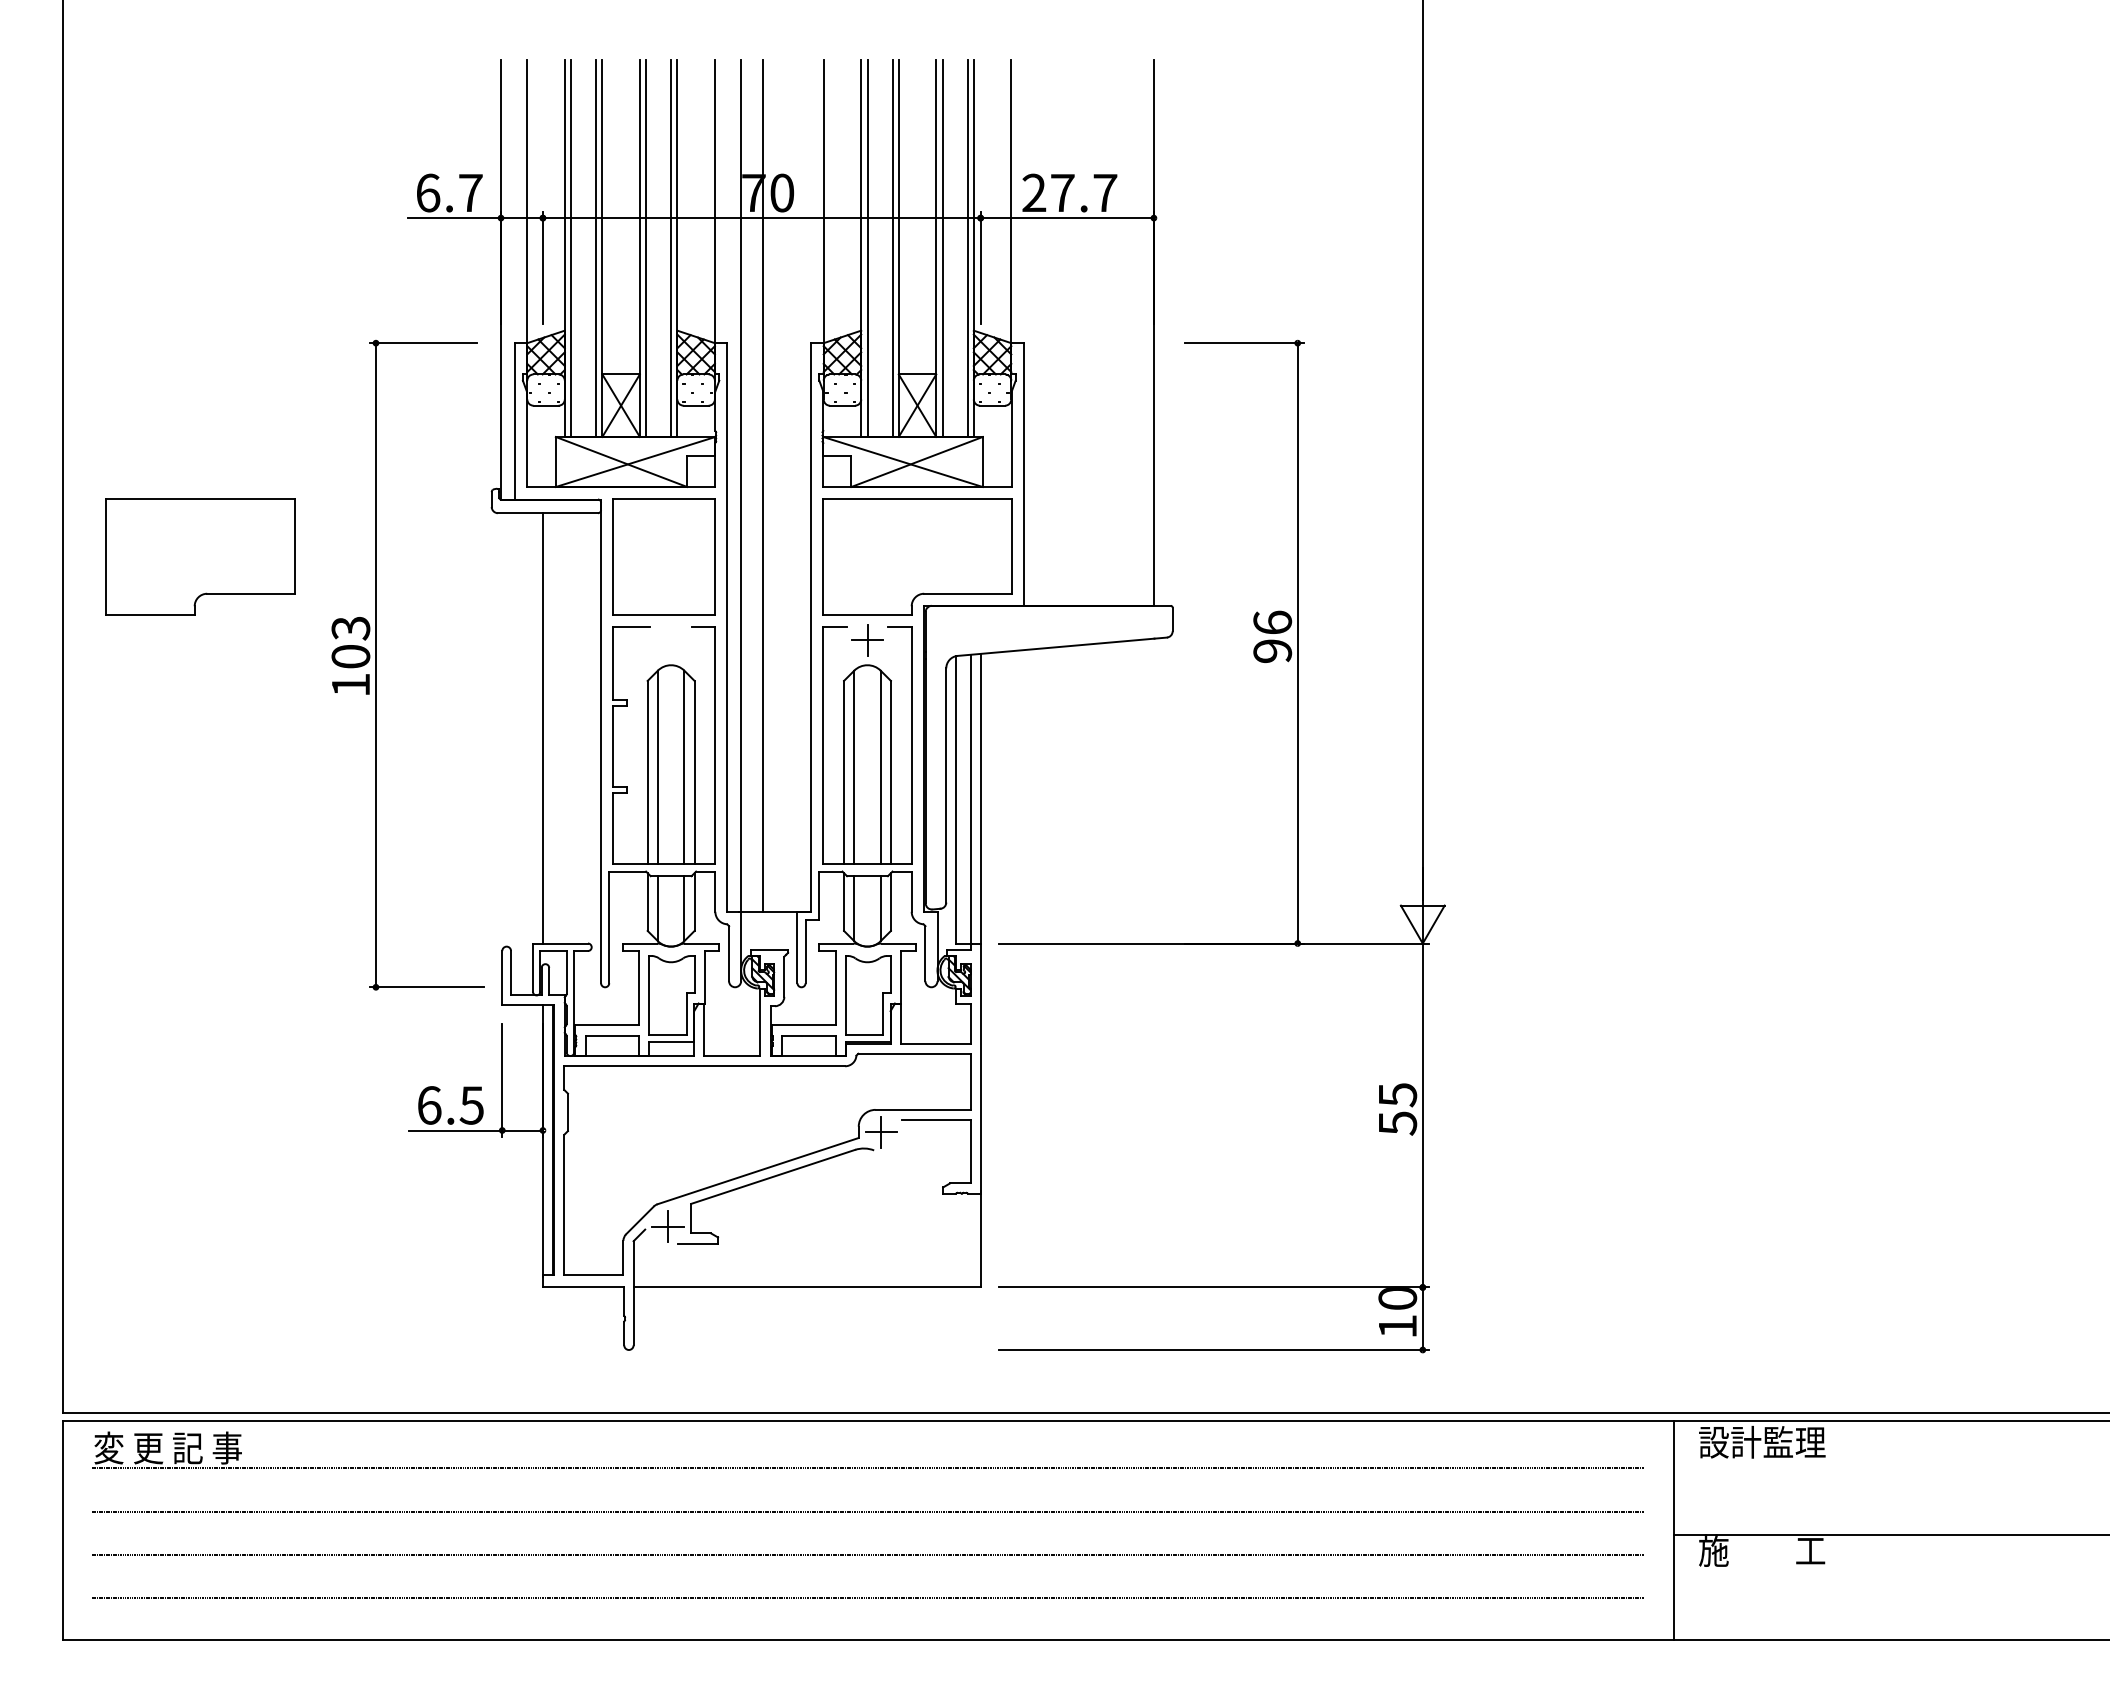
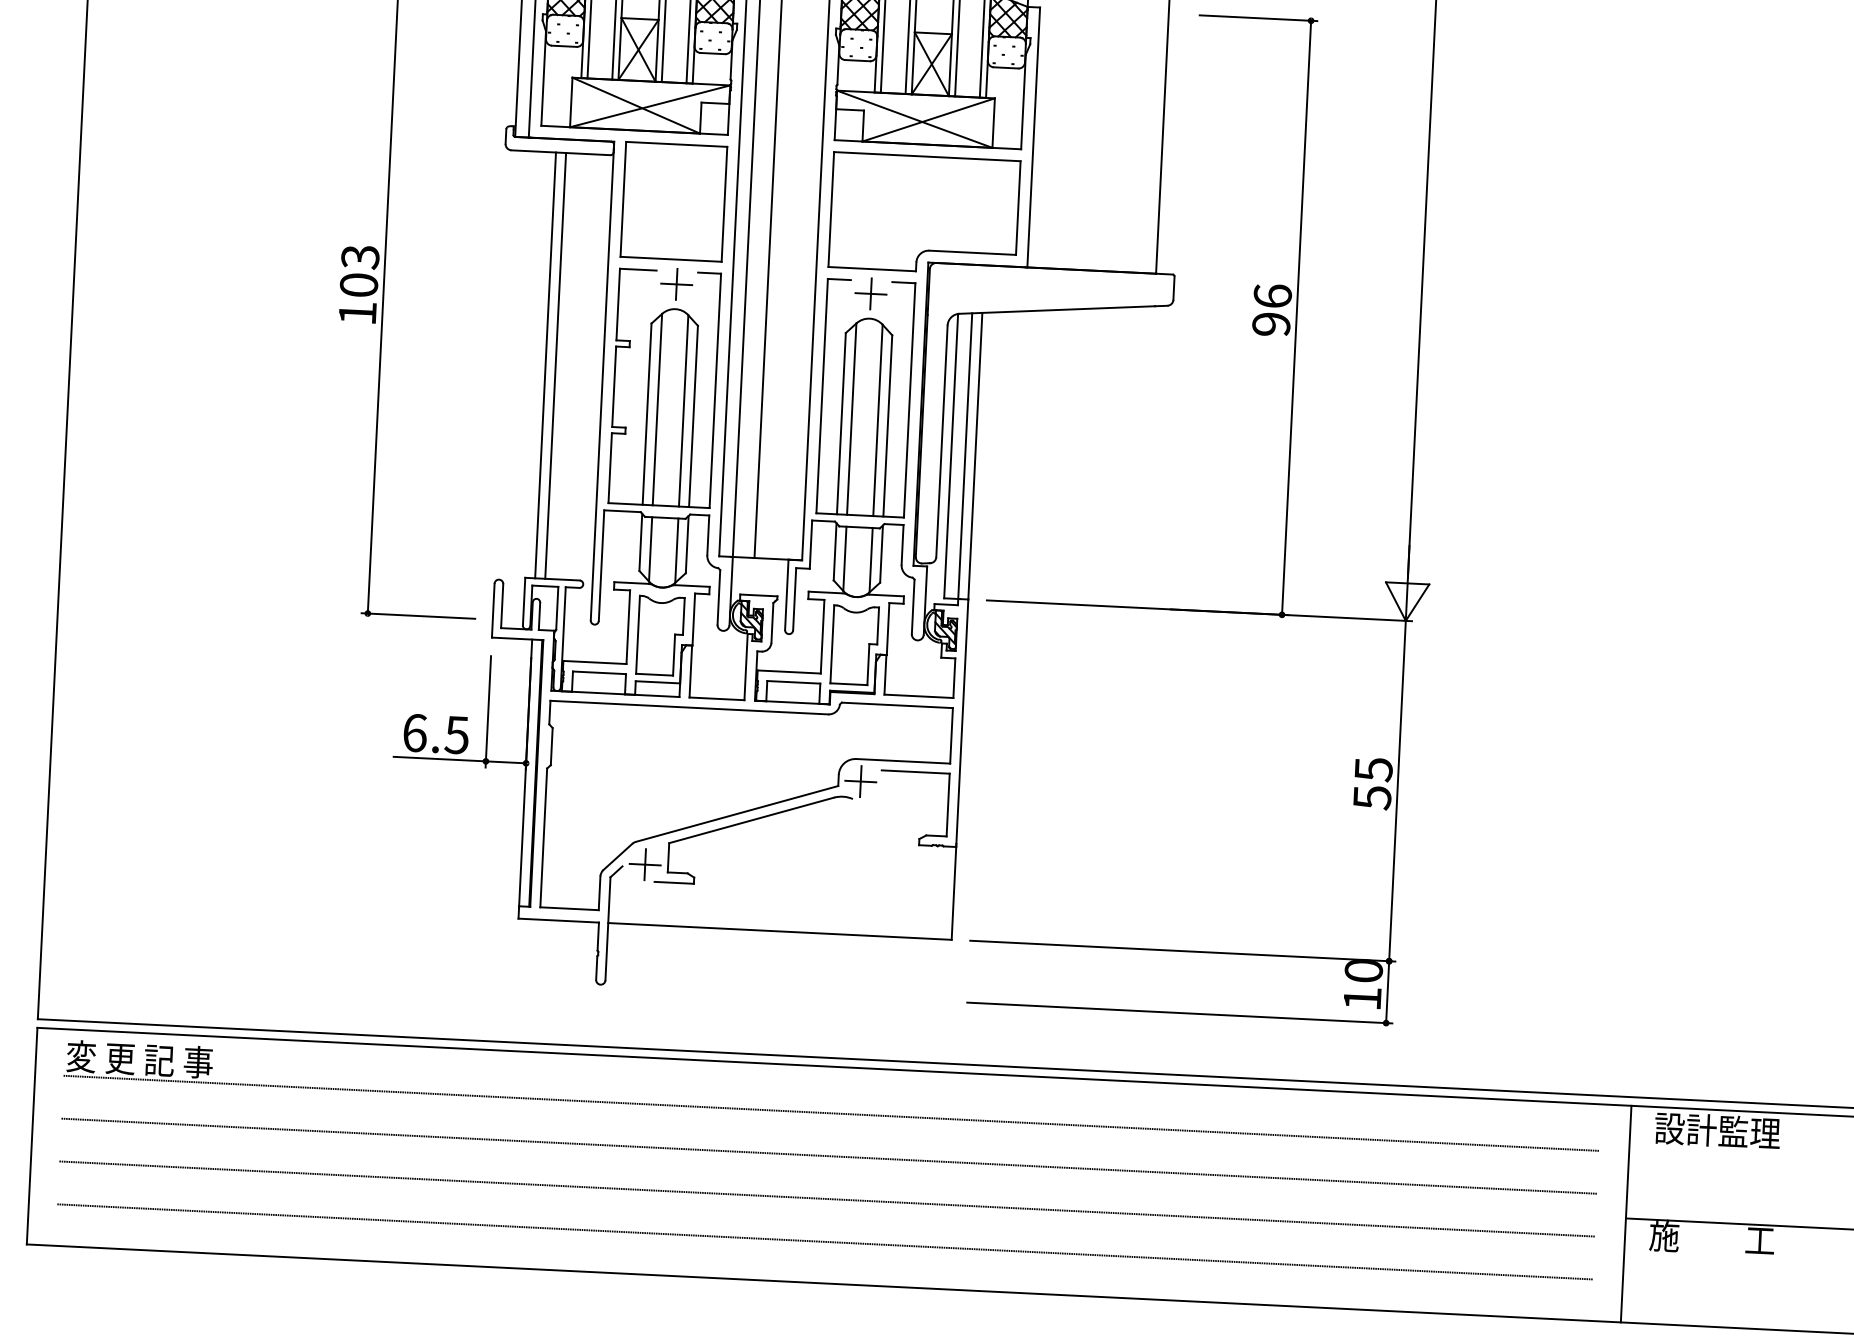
part: (200, 556) -> (215, 178), removed
part: (671, 640) -> (677, 284), added
line: (553, 728) -> (556, 366), added

